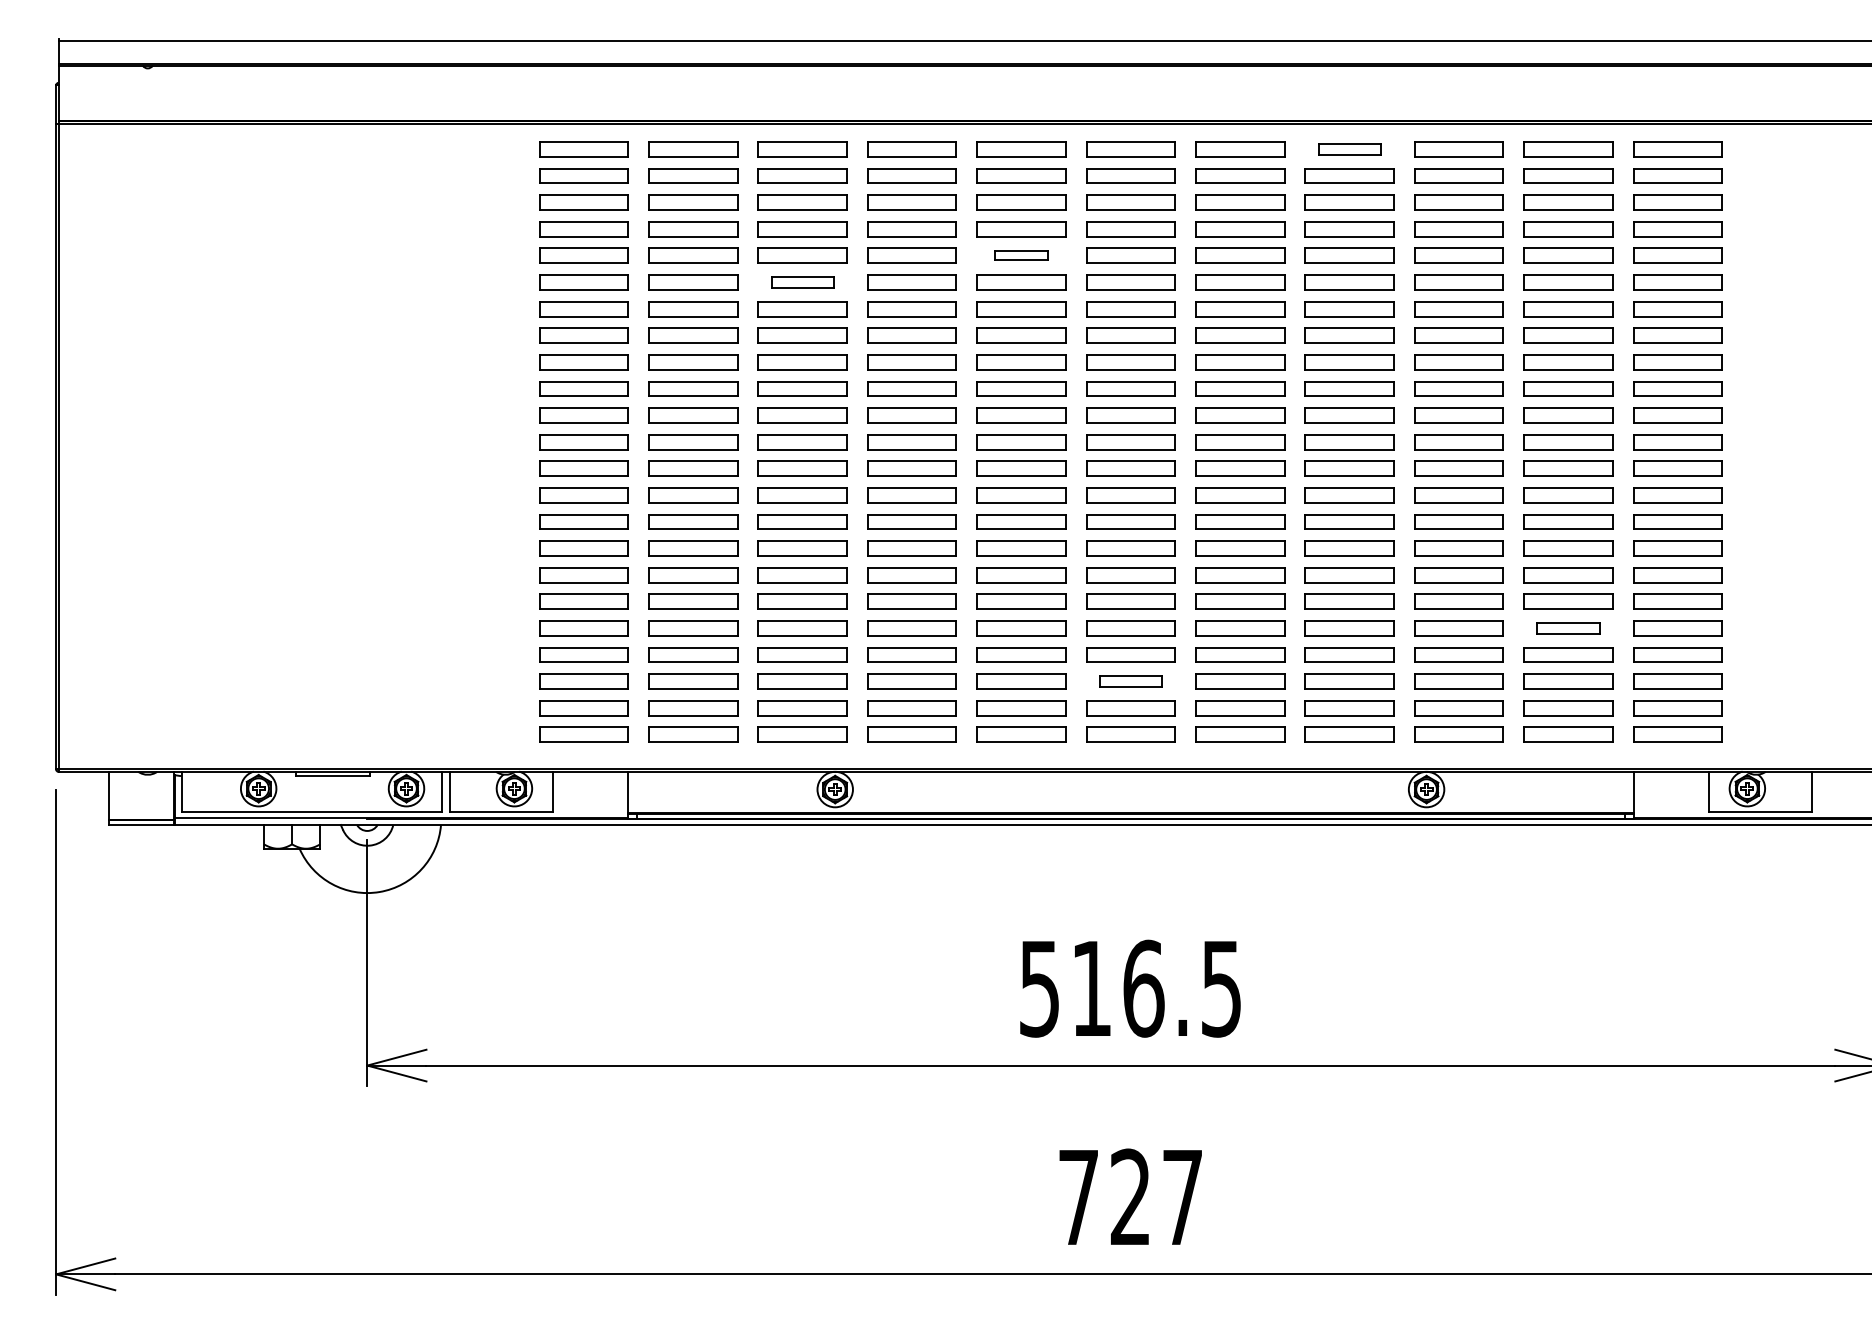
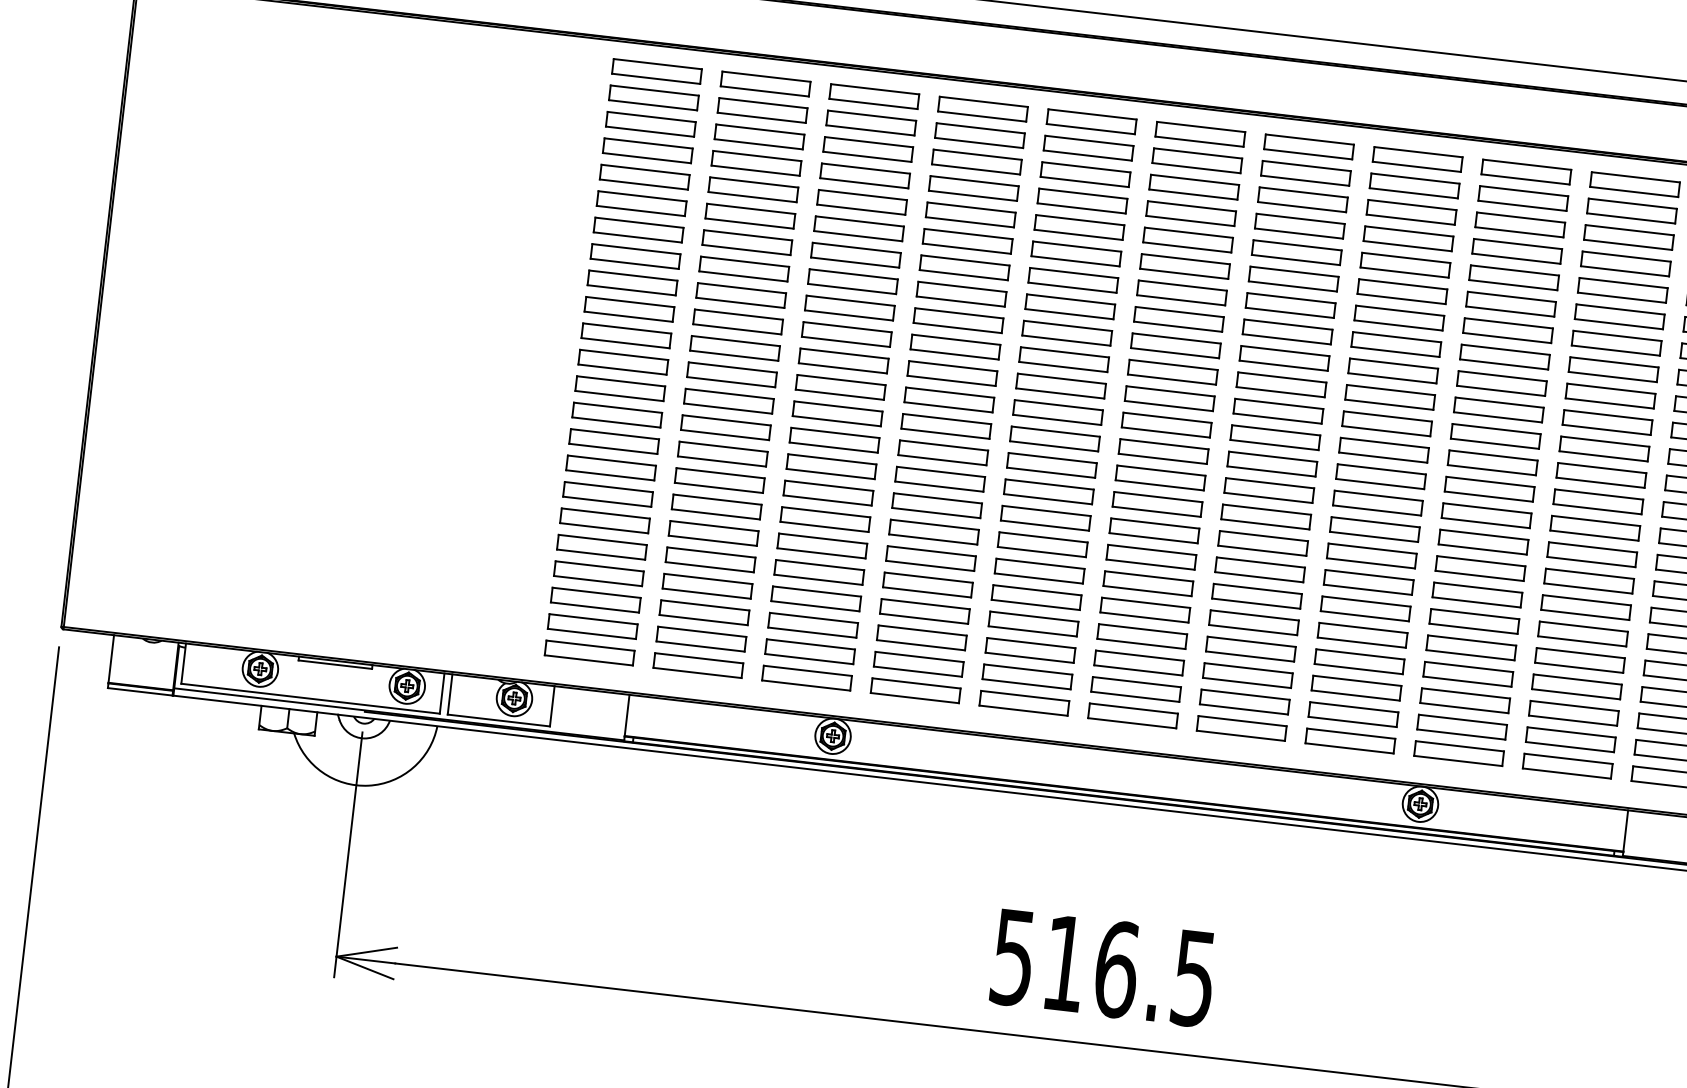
part: (1349, 149) -> (1417, 159), size x1.43
part: (1021, 255) -> (1079, 227), size x1.67
part: (802, 282) -> (858, 228), size x1.43
part: (1568, 628) -> (1579, 660), size x1.43
part: (1130, 681) -> (1138, 662), size x1.43

